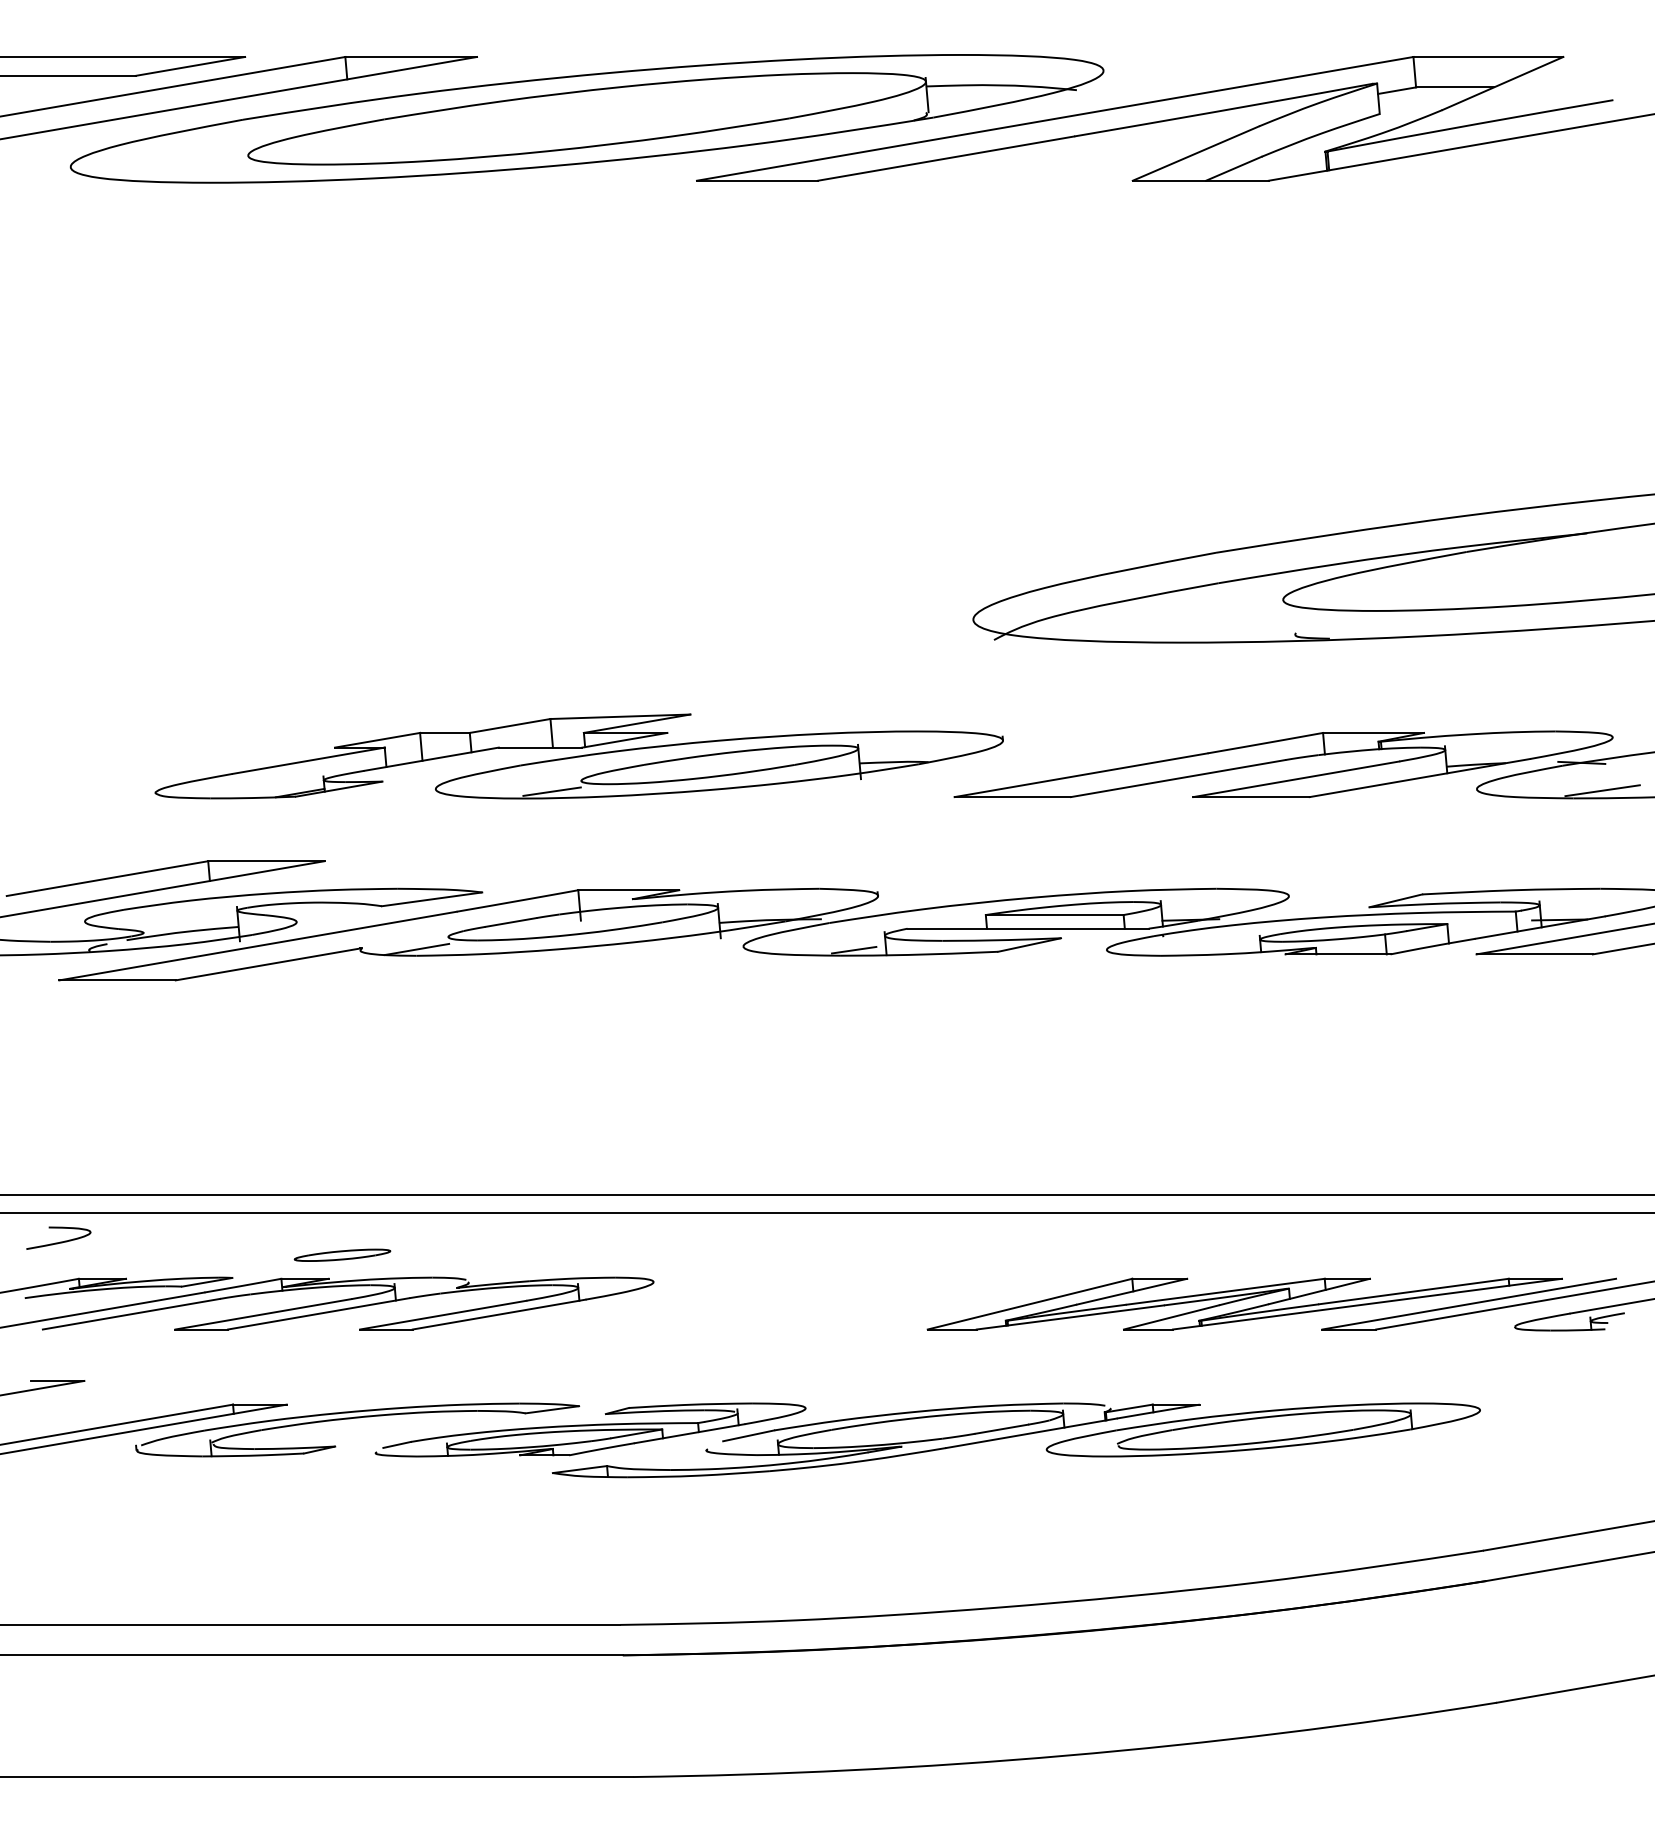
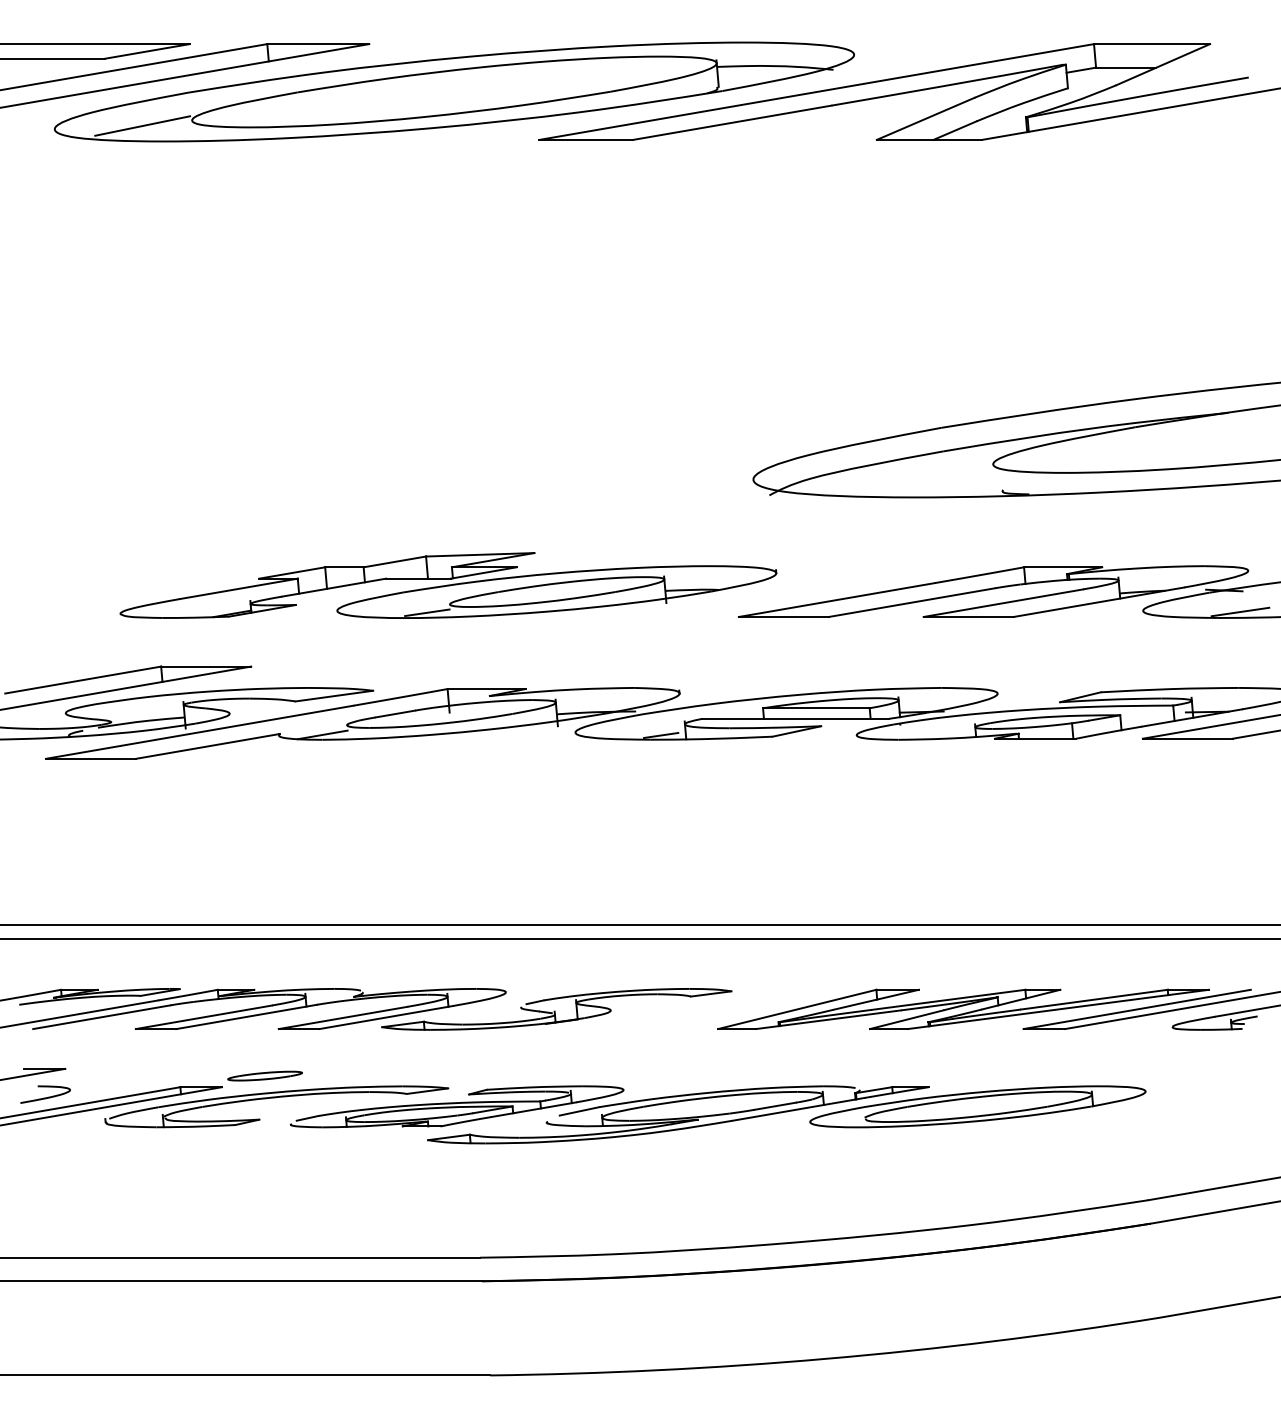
line: (184, 162) -> (142, 125), added
curve: (60, 1241) -> (46, 1097), moved
part: (342, 1254) -> (265, 1075), moved
part: (718, 1303) -> (556, 1008), added

